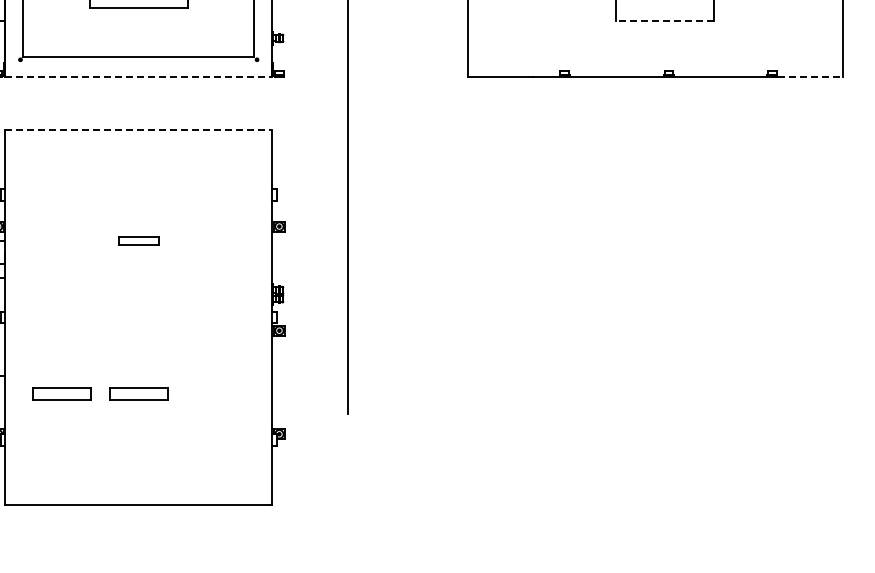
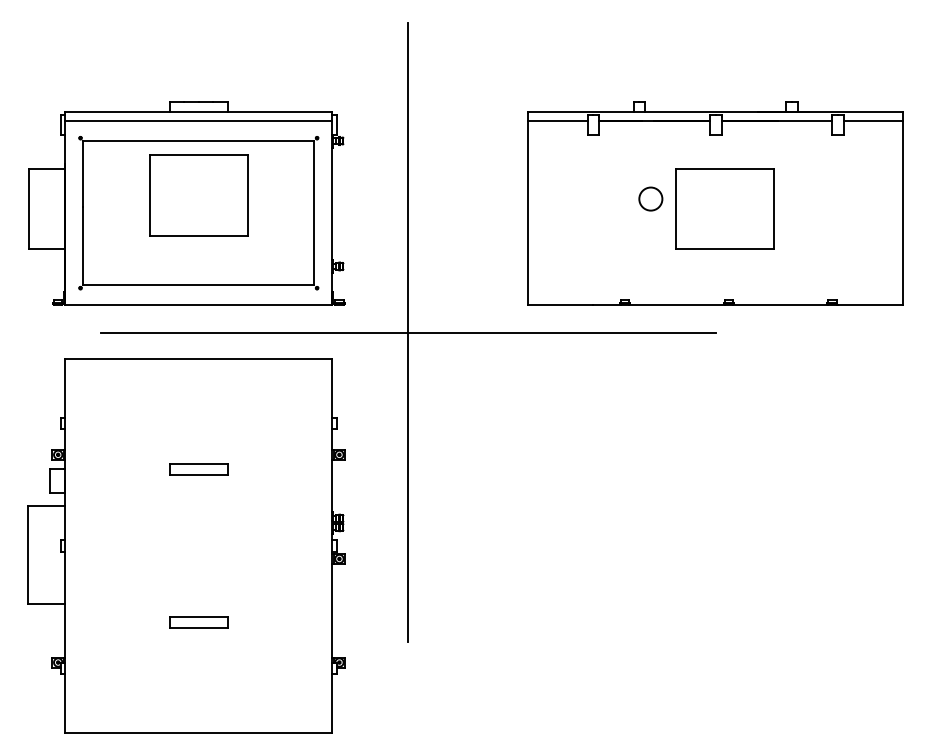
line: (664, 20) -> (724, 248), dashed -> solid
line: (139, 77) -> (199, 305), dashed -> solid
line: (811, 77) -> (871, 305), dashed -> solid
line: (347, 104) -> (407, 332), added
line: (139, 130) -> (199, 358), dashed -> solid
part: (138, 241) -> (198, 469), size x1.43
part: (61, 394) -> (121, 622), removed

